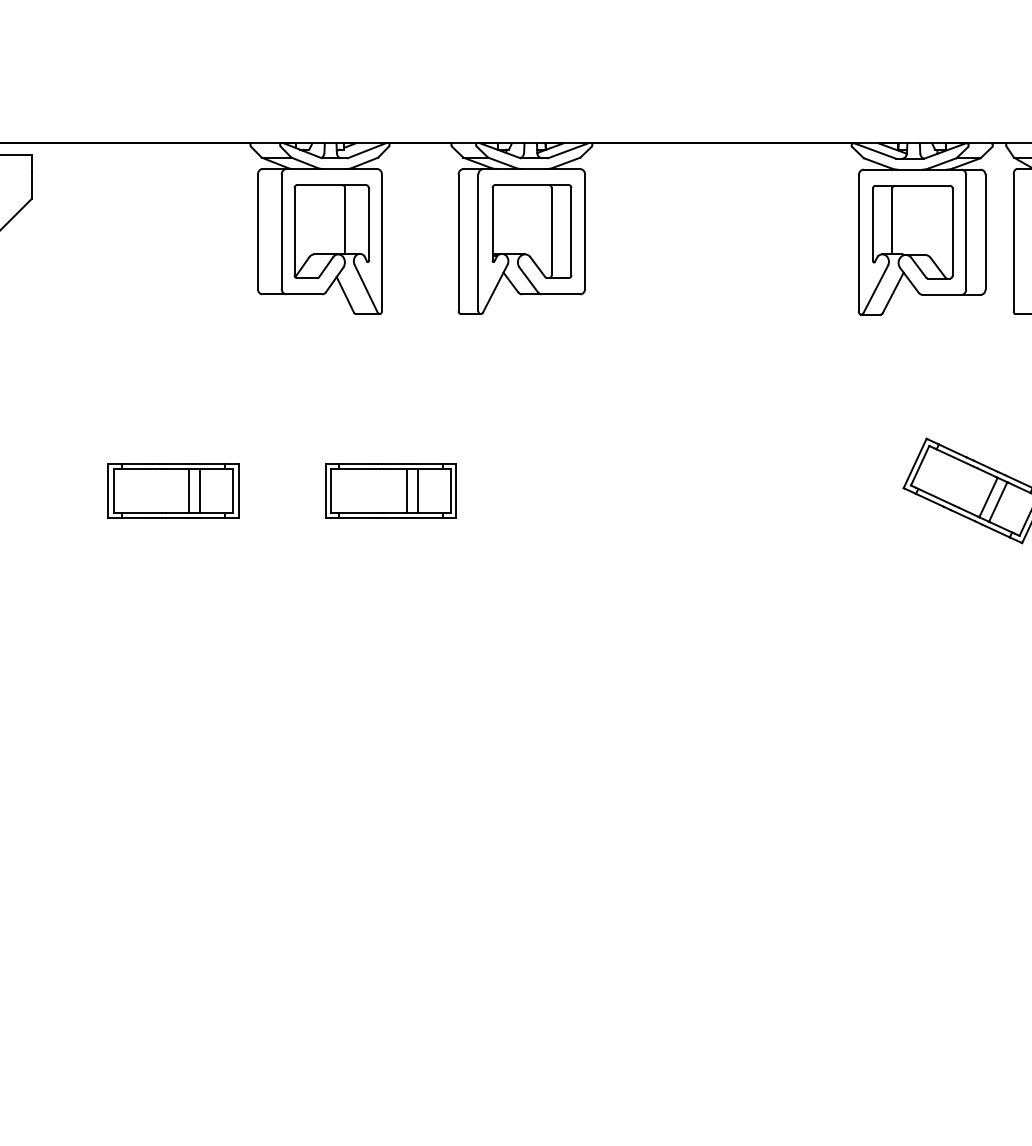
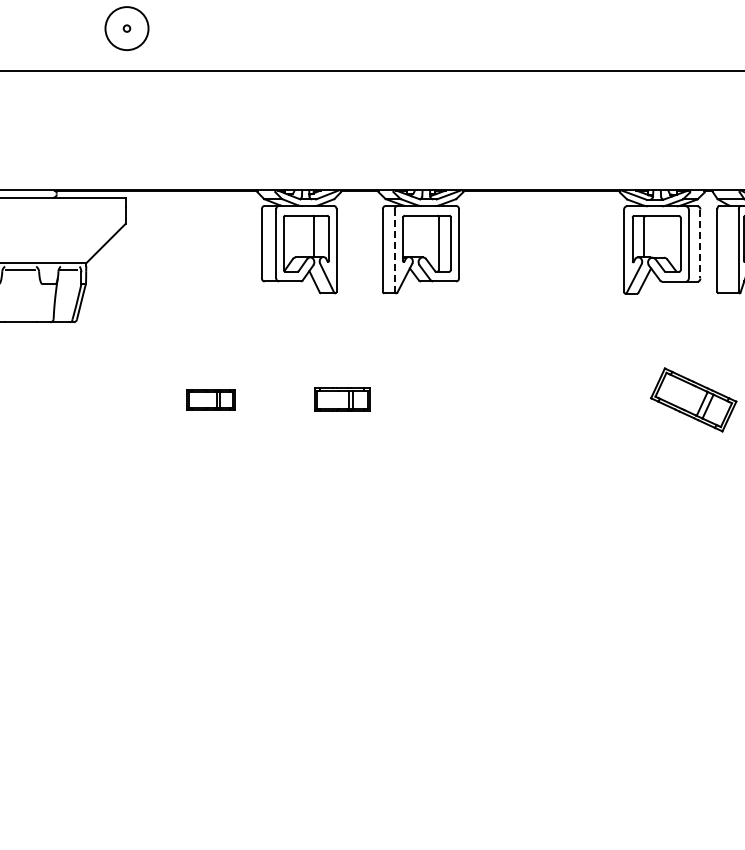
line: (985, 233) -> (700, 244), solid -> dashed
line: (477, 242) -> (394, 250), solid -> dashed
part: (172, 490) -> (210, 399), size x0.6
part: (391, 490) -> (342, 399), size x0.7

